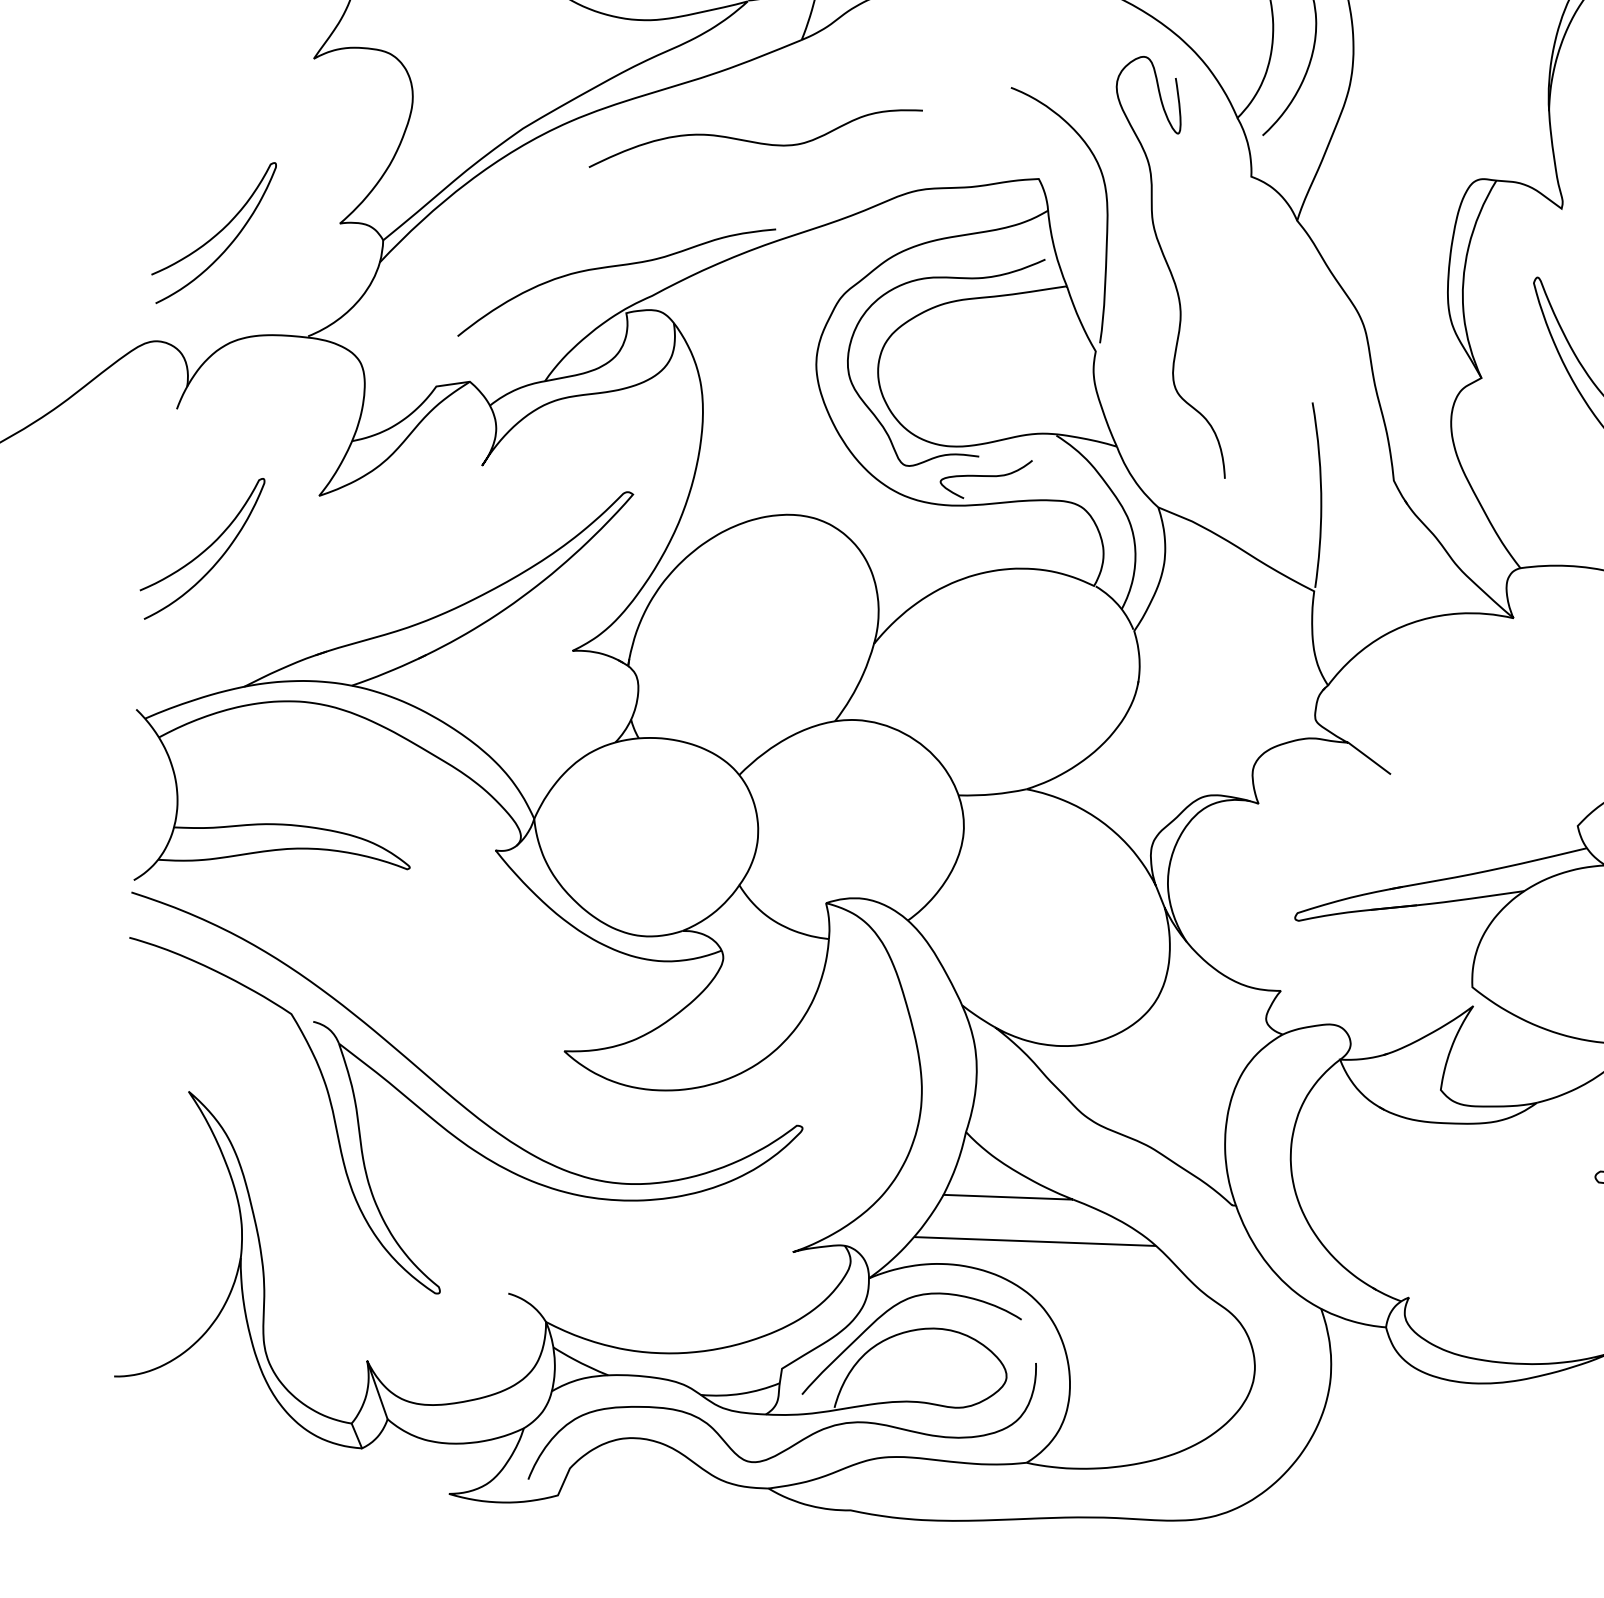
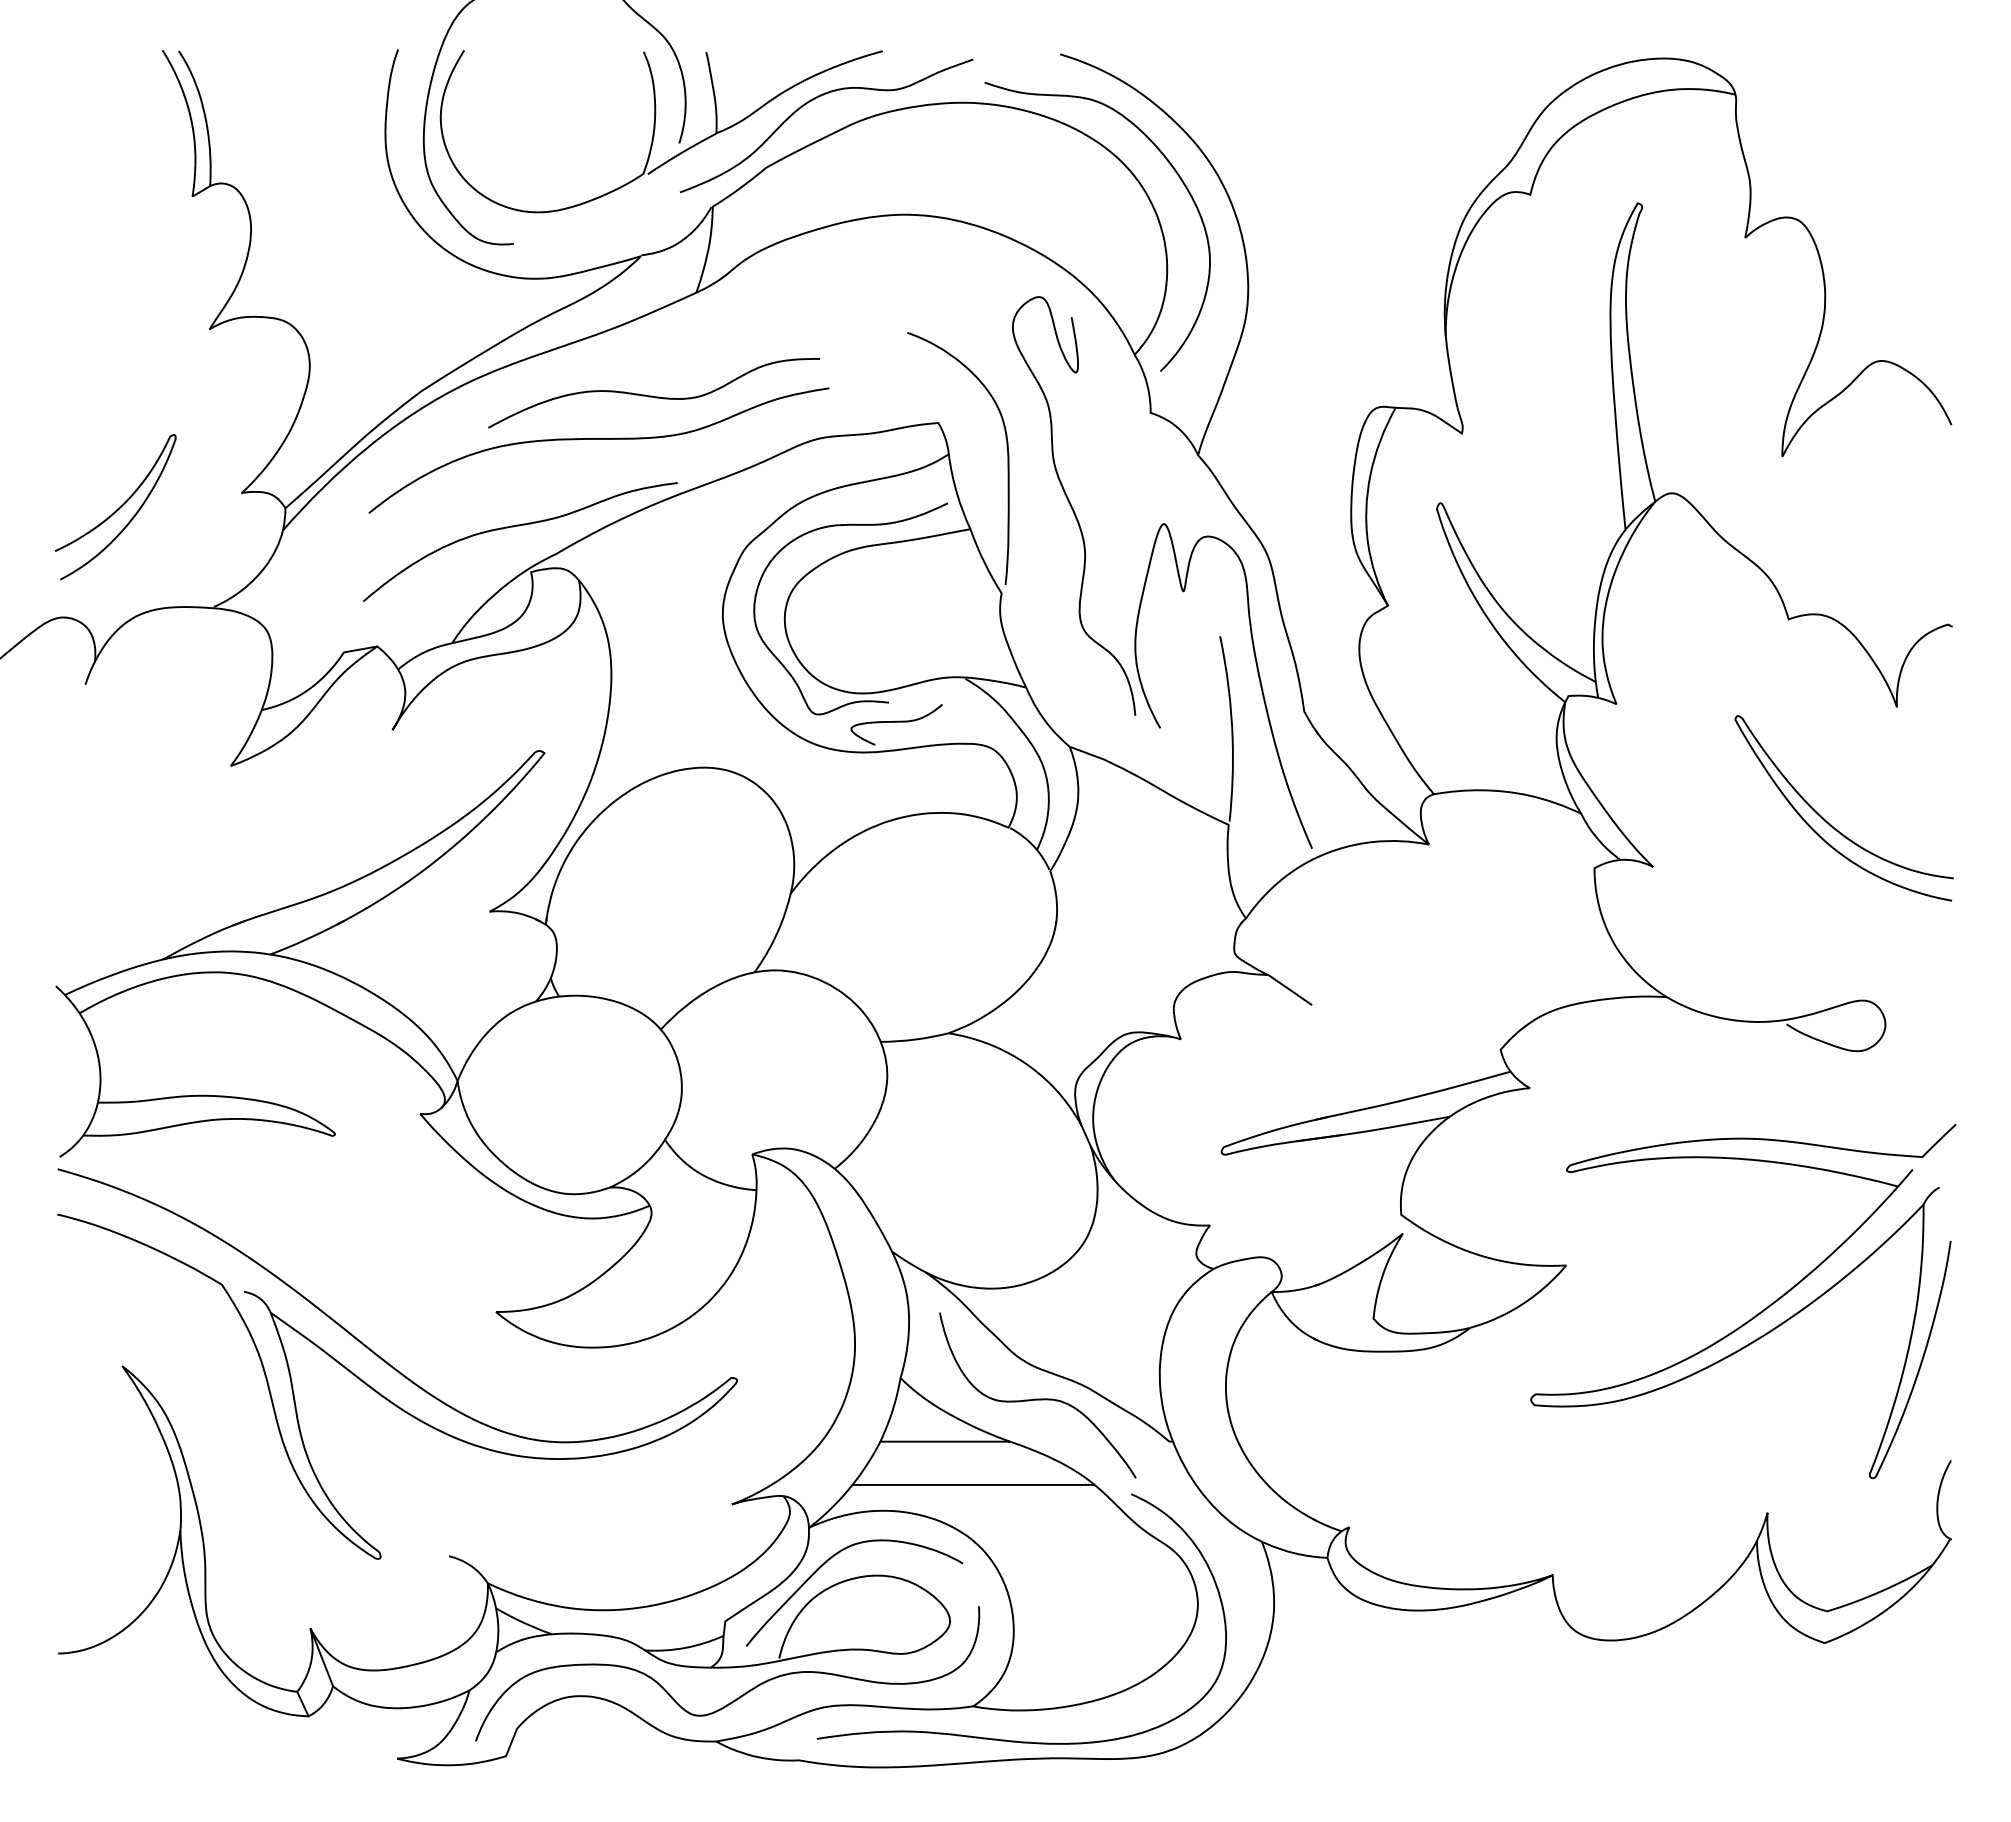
curve: (698, 183) -> (598, 439), added
curve: (1349, 446) -> (1258, 678), added
curve: (203, 550) -> (117, 824), removed
curve: (1102, 1157) -> (1037, 1398), added
curve: (1058, 1497) -> (1006, 1739), added

